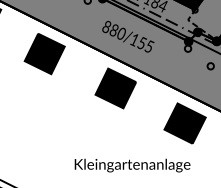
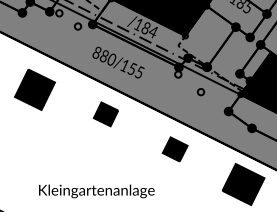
part: (44, 53) -> (34, 89), moved
part: (115, 88) -> (105, 114), size x0.6
part: (184, 123) -> (174, 149), size x0.6
text: (132, 165) -> (96, 191), moved

